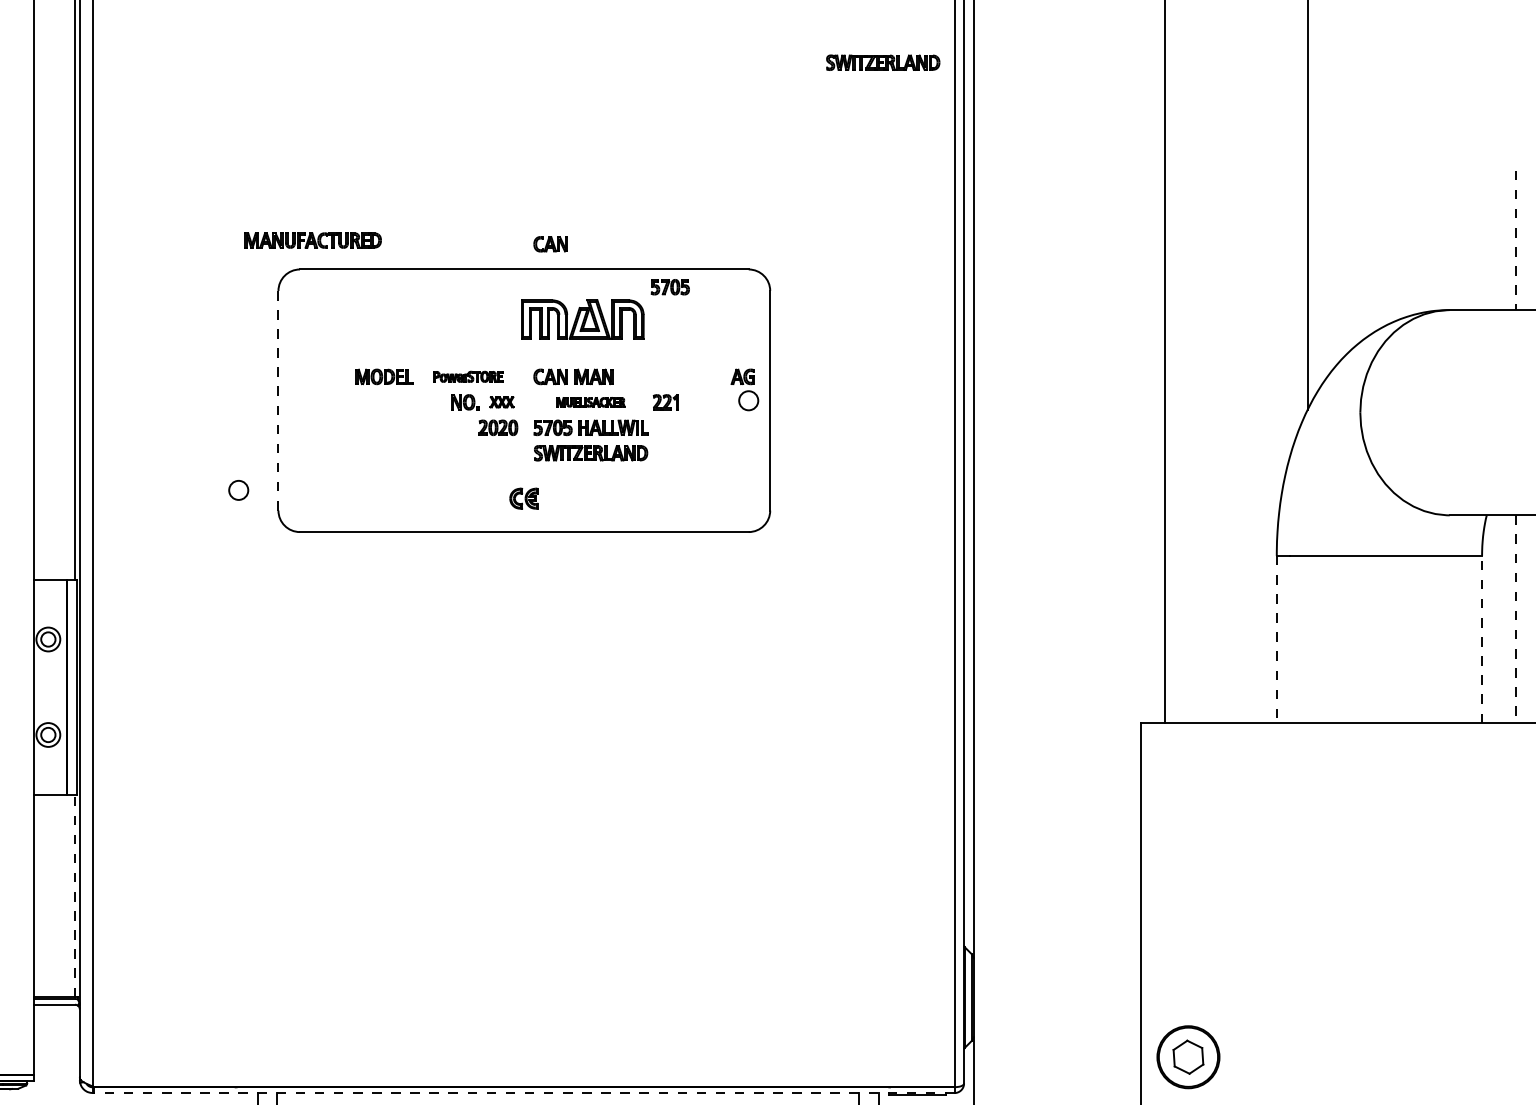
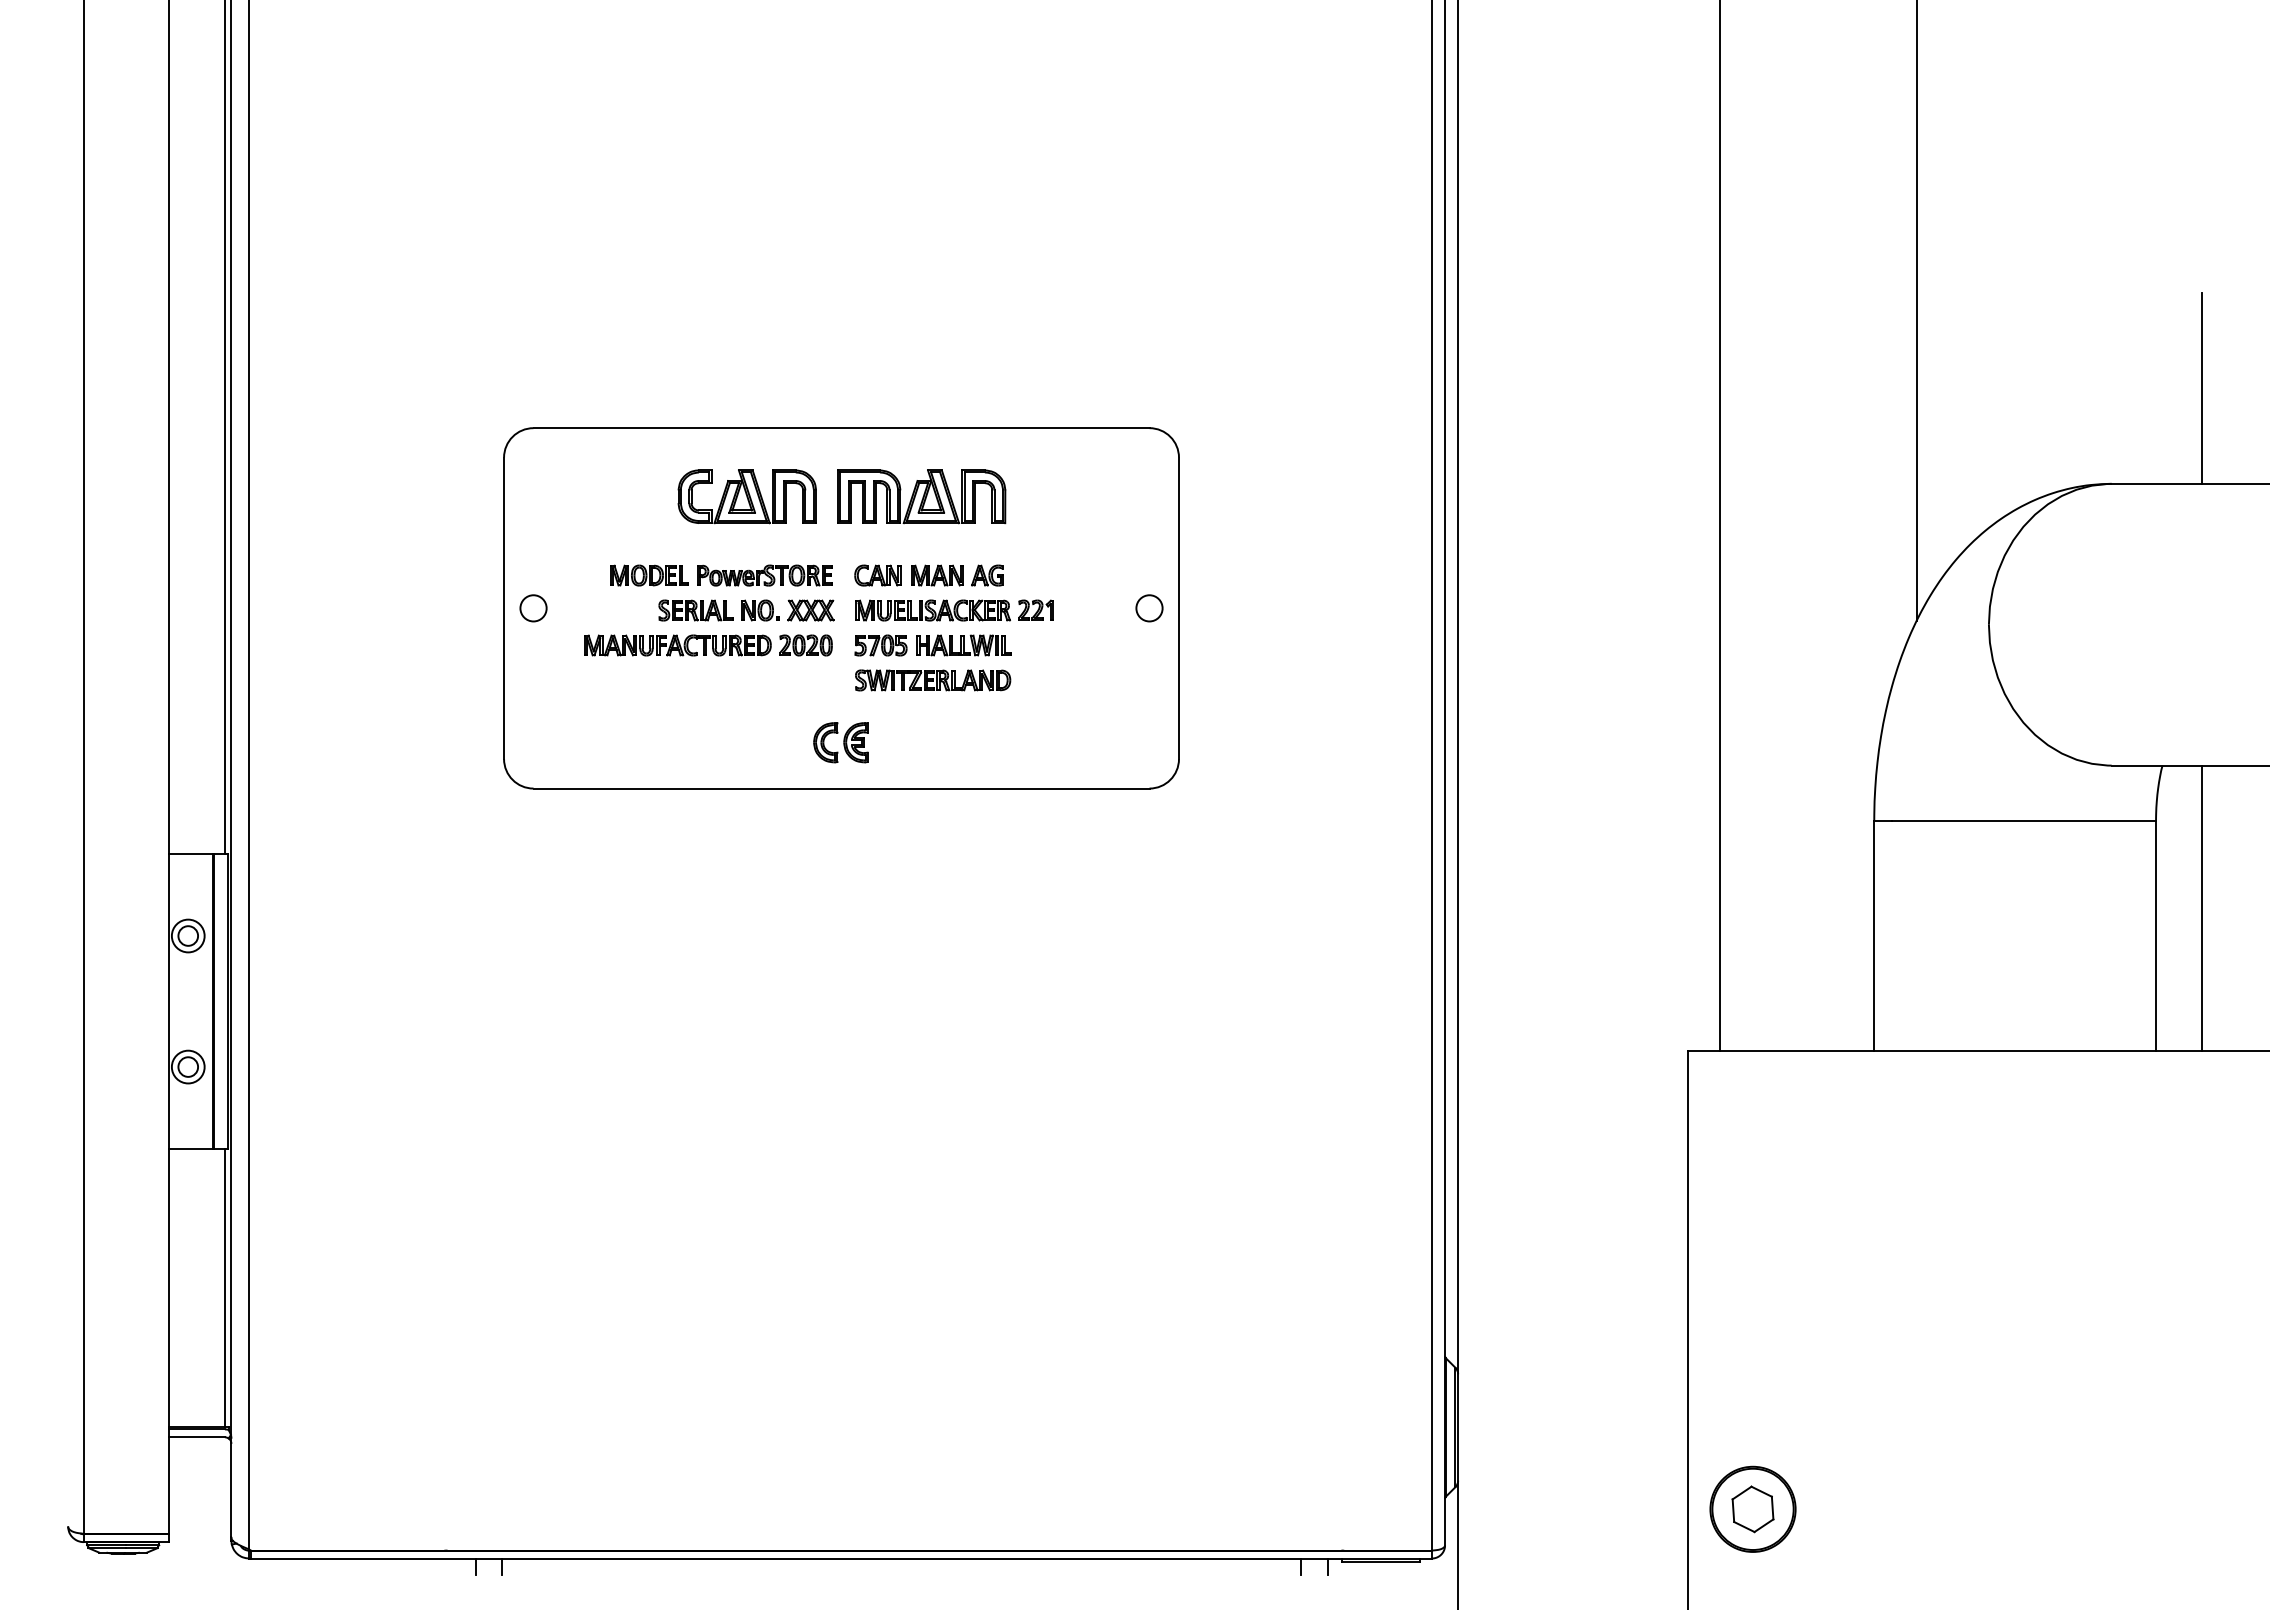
part: (883, 62) -> (1334, 144), removed
part: (313, 240) -> (677, 645), moved
line: (1515, 240) -> (2201, 388), dashed -> solid
part: (550, 244) -> (877, 393), removed
part: (670, 287) -> (1041, 452), removed
part: (455, 319) -> (746, 496), added
part: (468, 376) -> (764, 575), size x1.43
part: (742, 376) -> (987, 575), moved
line: (278, 400) -> (504, 608), dashed -> solid
part: (417, 402) -> (695, 610), added
part: (501, 402) -> (810, 610), size x1.43
part: (590, 402) -> (932, 610), size x1.67
circle: (238, 490) -> (533, 608), moved
part: (523, 498) -> (840, 742), size x1.43
line: (1515, 619) -> (2201, 908), dashed -> solid
line: (1276, 639) -> (1874, 936), dashed -> solid
line: (1482, 639) -> (2156, 936), dashed -> solid
line: (74, 895) -> (224, 1287), dashed -> solid
line: (524, 1093) -> (841, 1558), dashed -> solid

